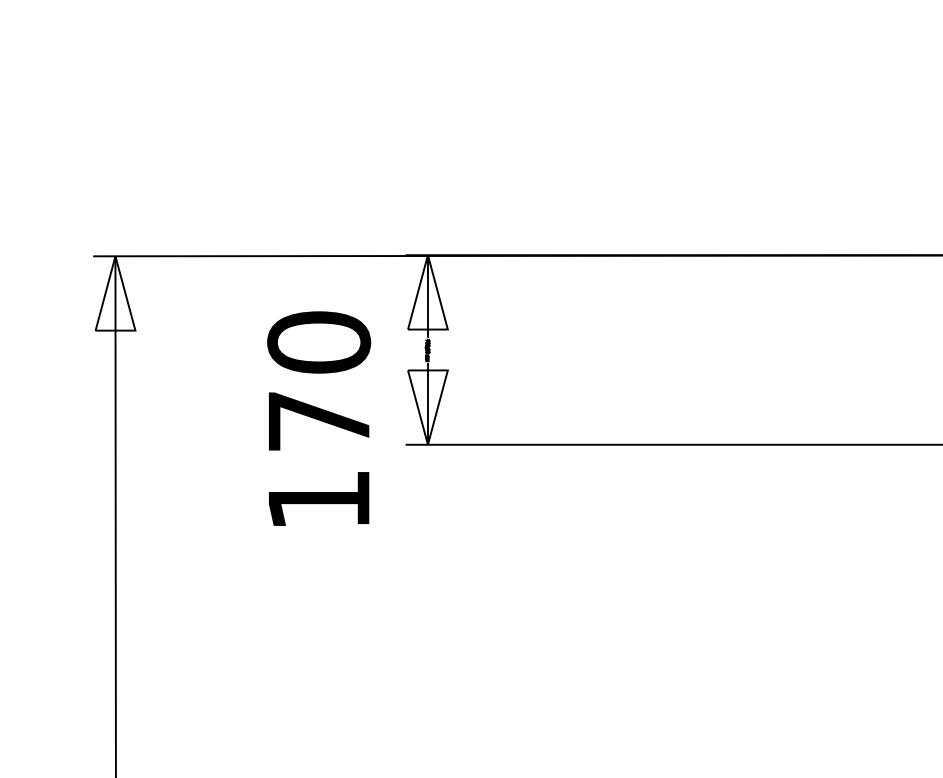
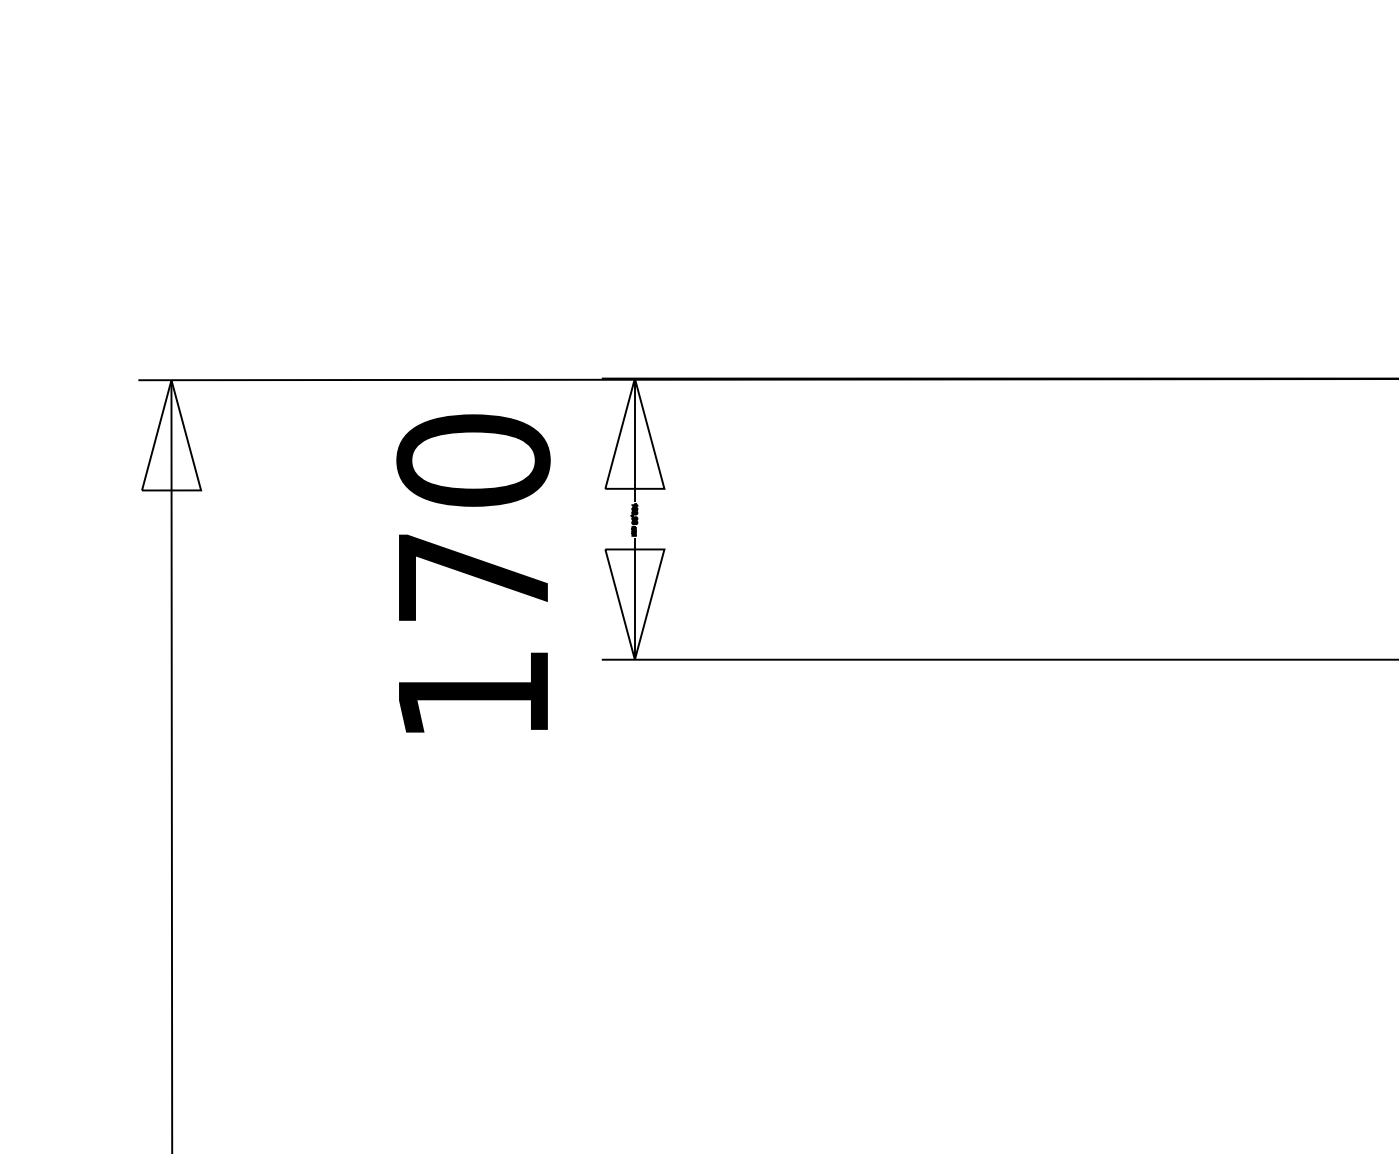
text: (319, 418) -> (474, 573), moved

